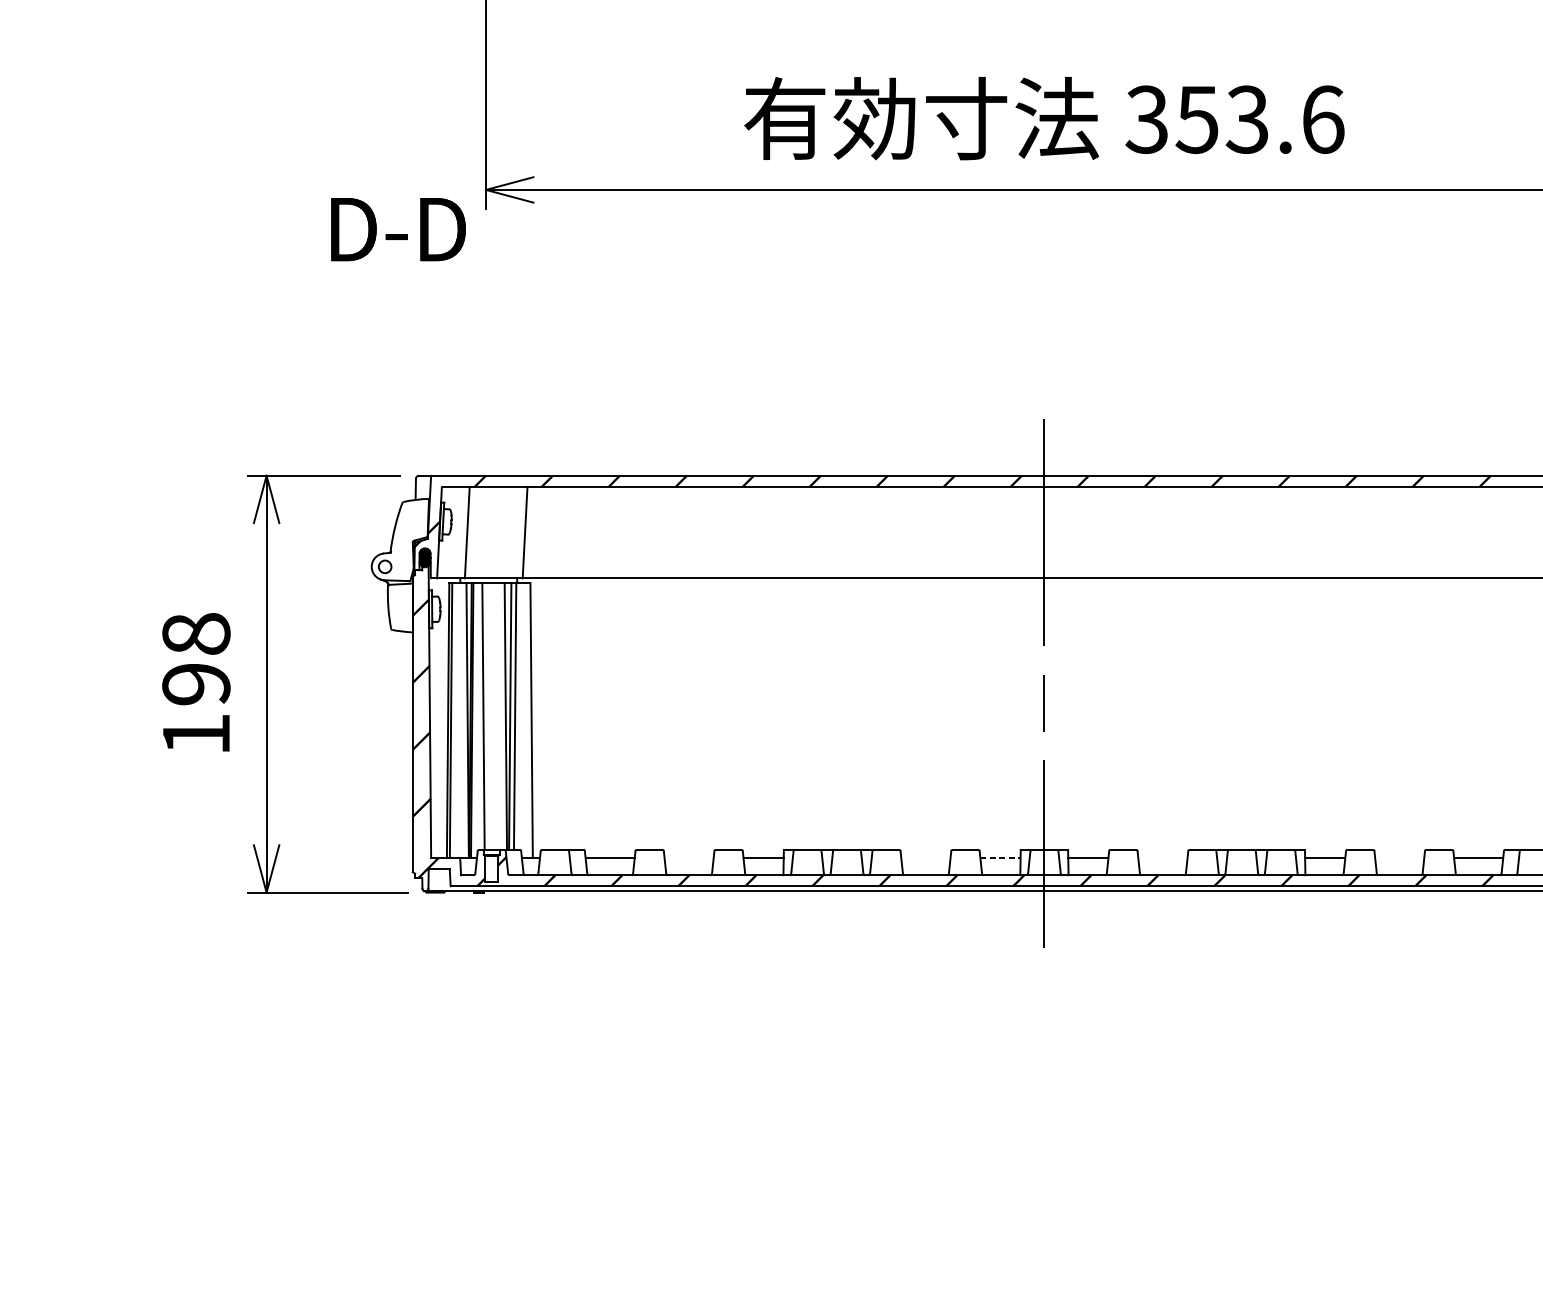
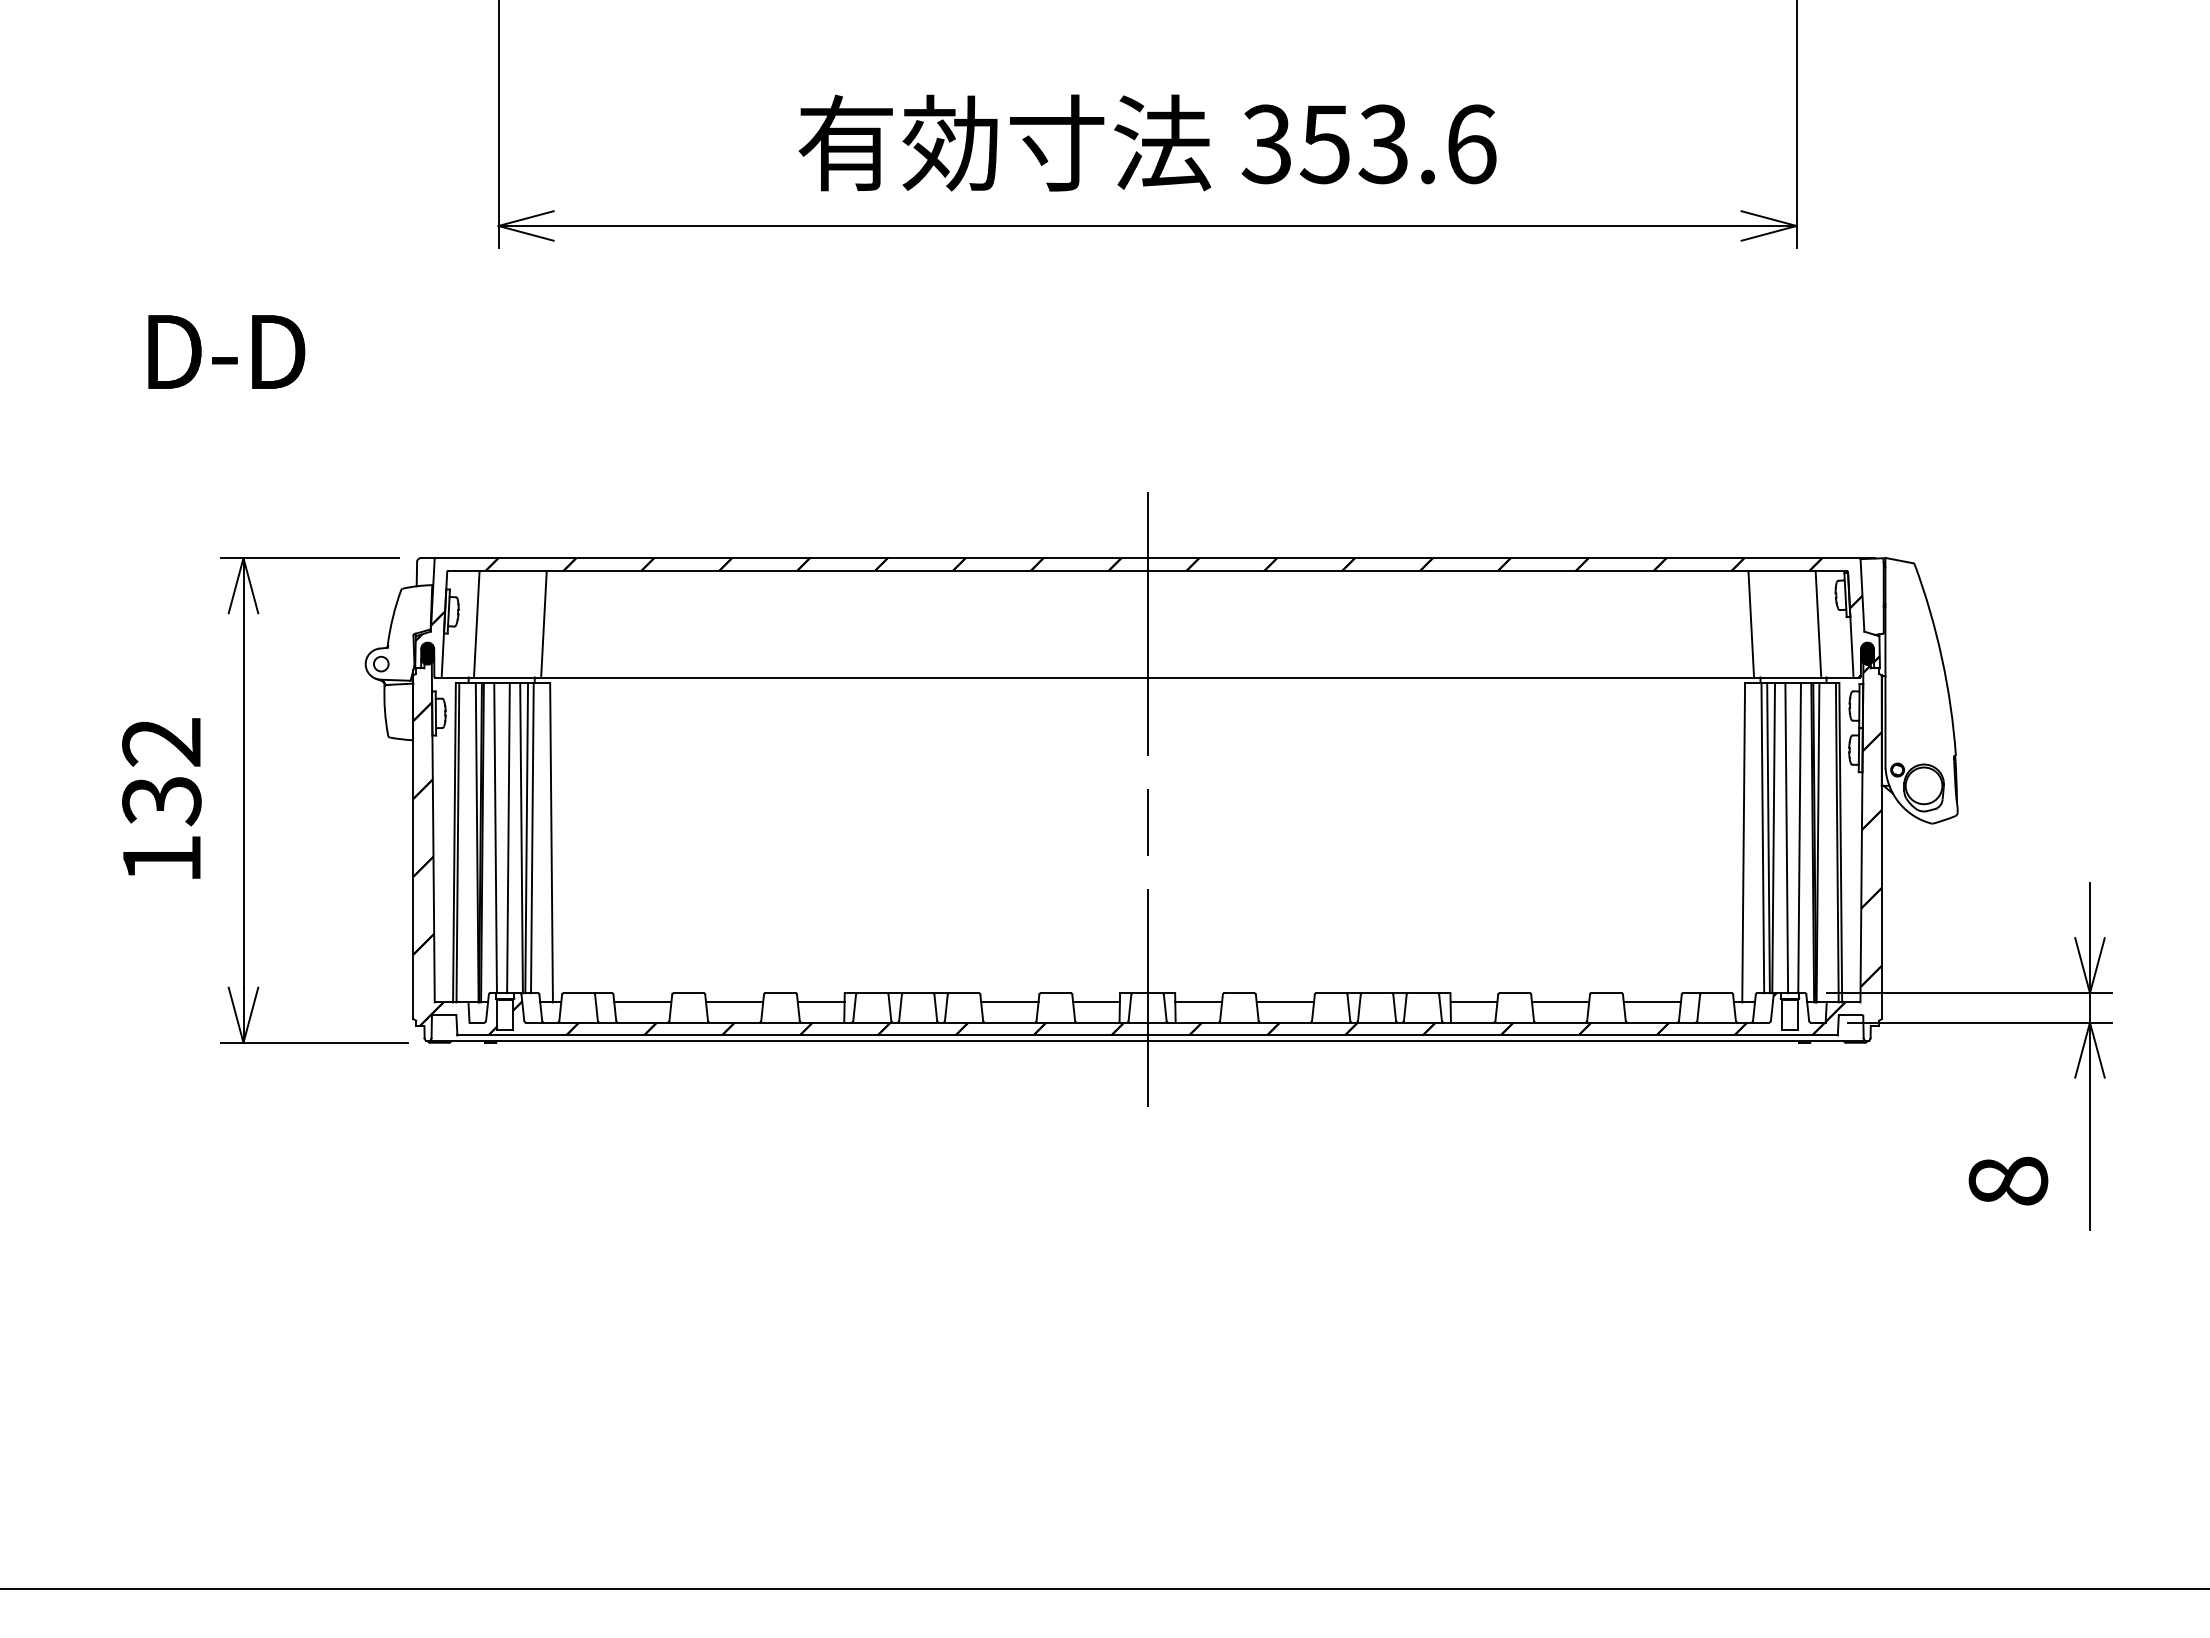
text: (398, 229) -> (226, 351), moved
text: (196, 659) -> (161, 771), 198 -> 132
line: (494, 716) -> (508, 838), added
line: (689, 857) -> (734, 1002), added
line: (925, 857) -> (1009, 1002), added
line: (1001, 857) -> (1097, 1002), dashed -> solid
line: (1163, 857) -> (1285, 1002), added
line: (1399, 857) -> (1560, 1002), added

